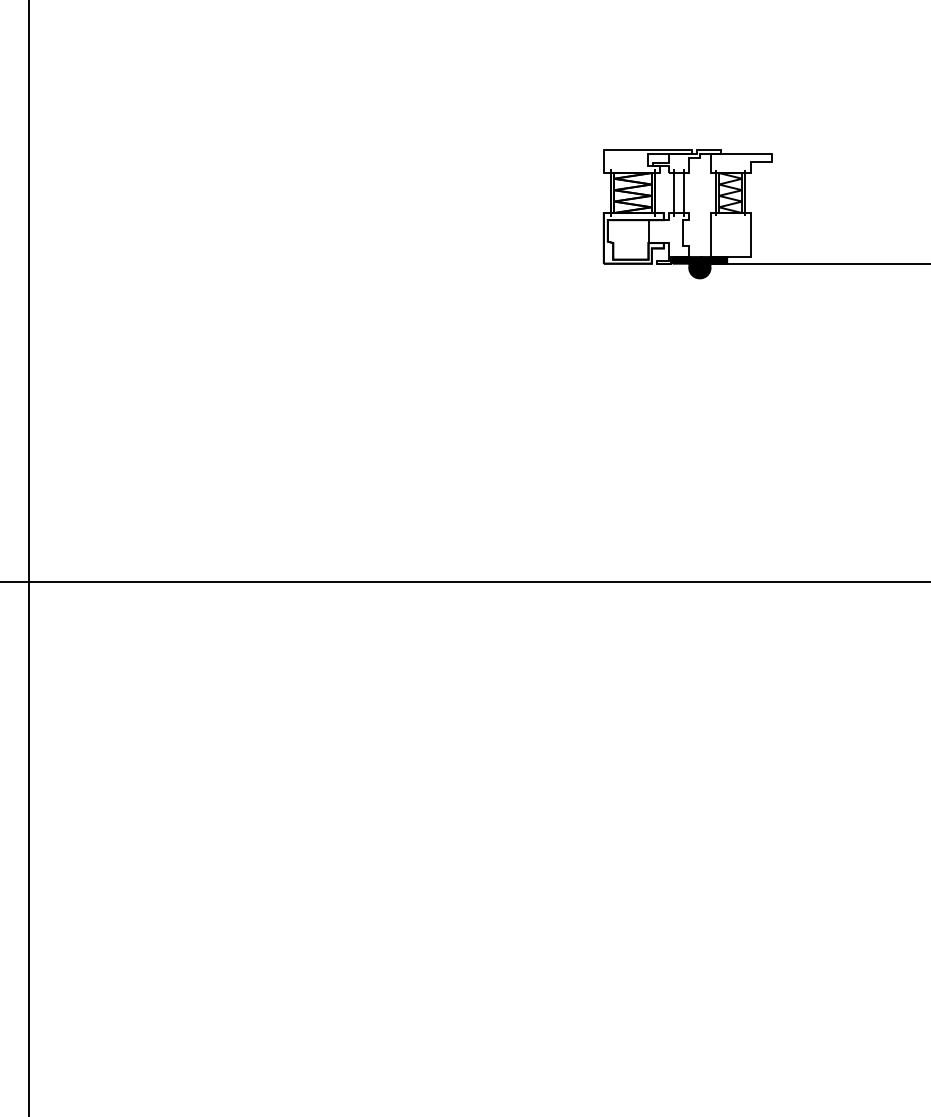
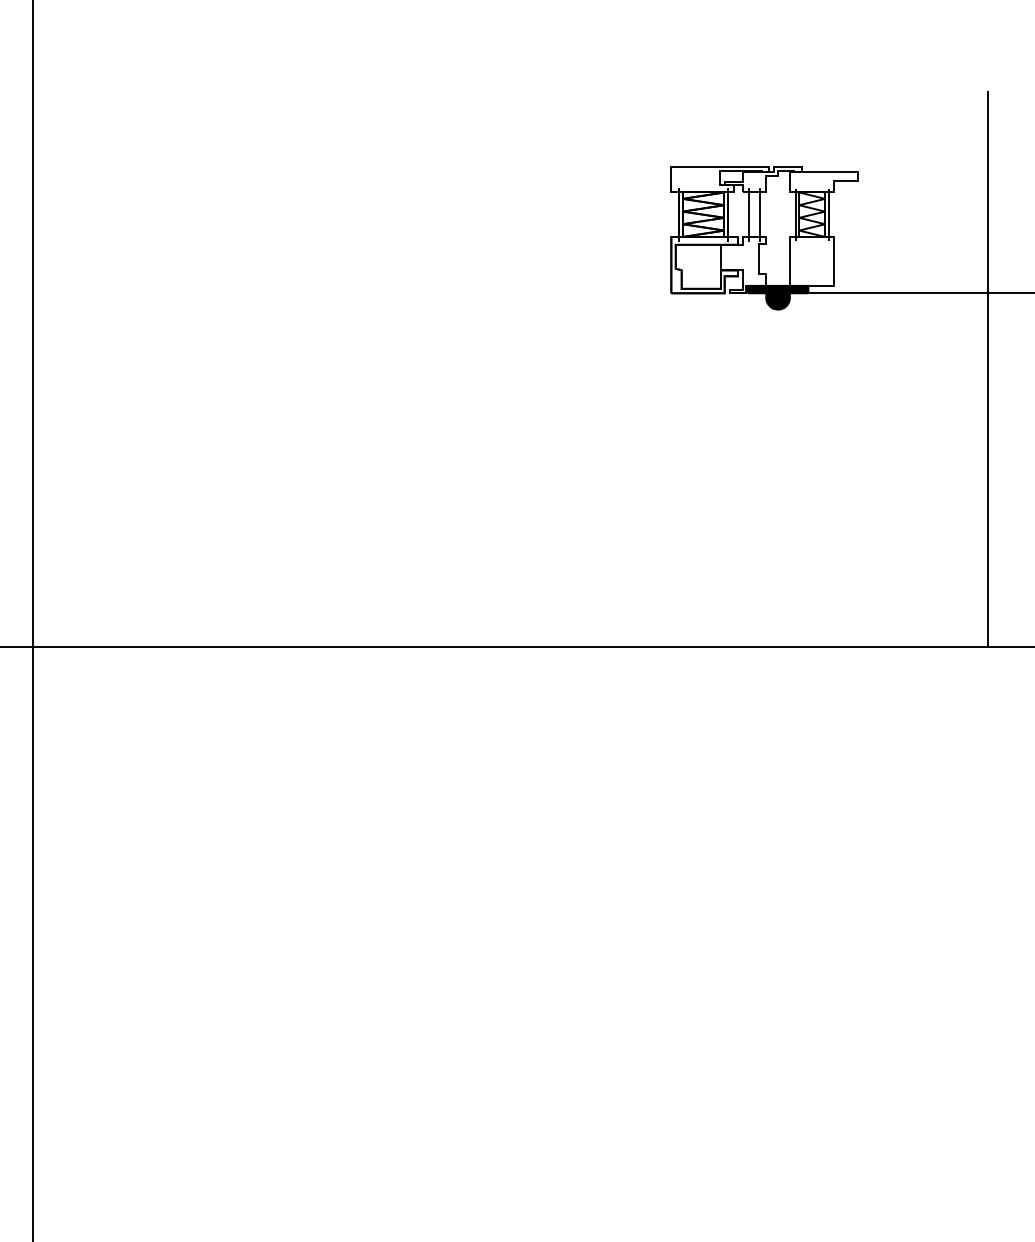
line: (888, 331) -> (987, 368), added

